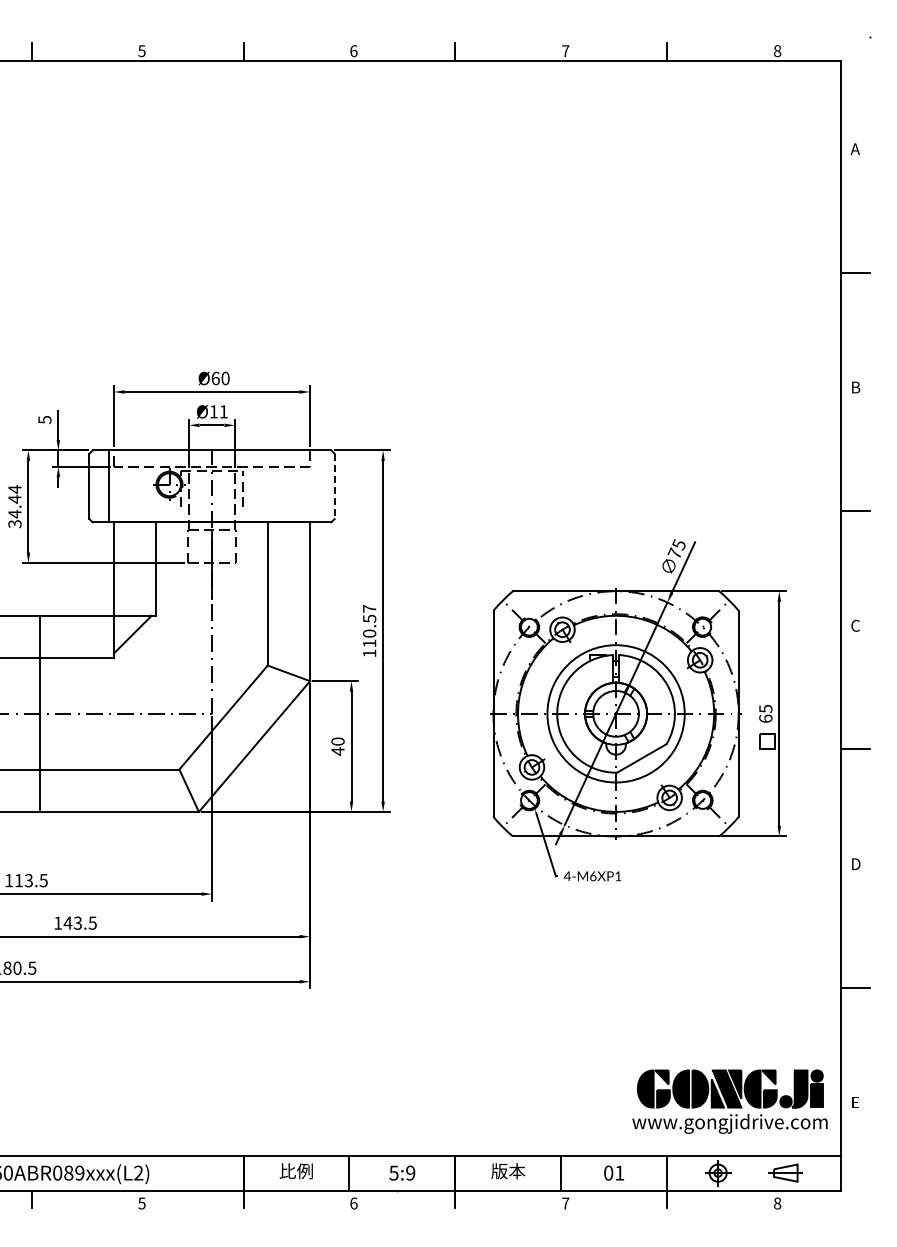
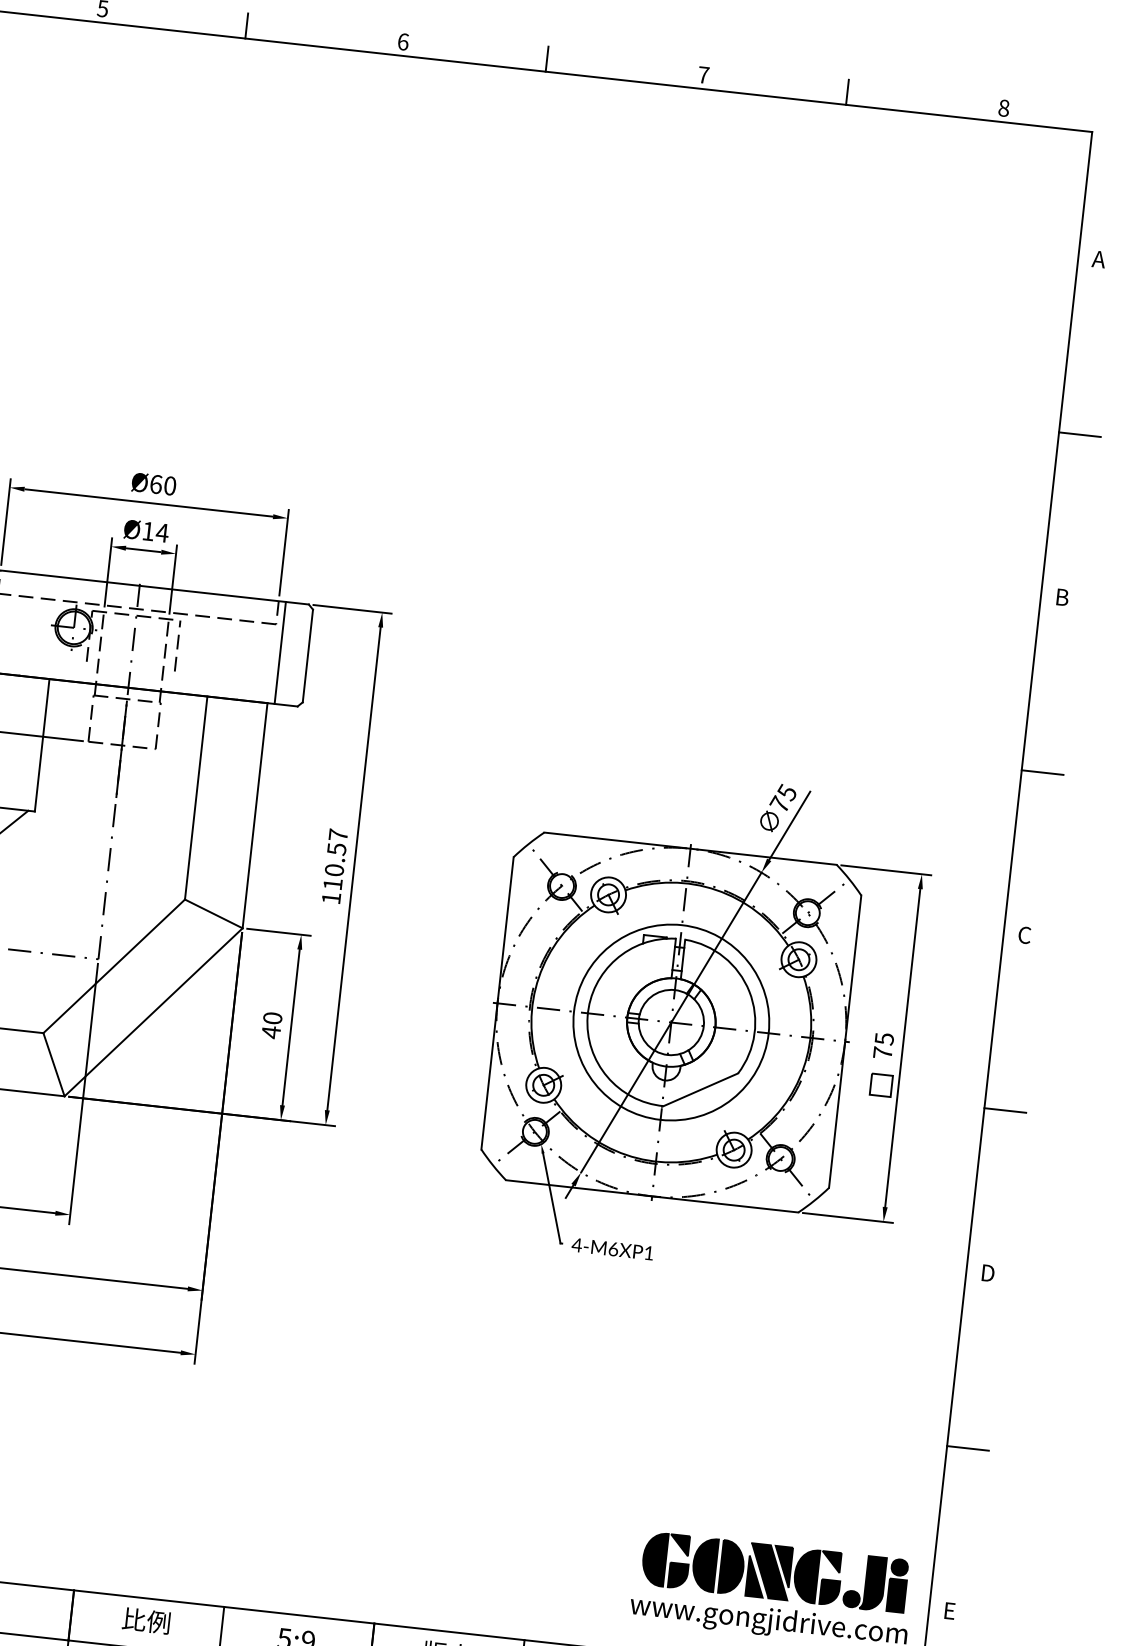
text: (223, 411) -> (162, 532), Ø11 -> Ø14
line: (315, 486) -> (280, 653), added
line: (334, 486) -> (307, 656), dashed -> solid
text: (765, 718) -> (882, 1052), 65 -> 75

